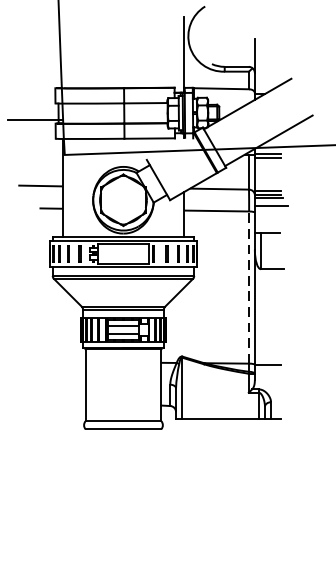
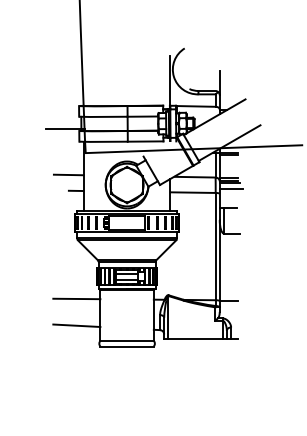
line: (248, 287) -> (215, 246), dashed -> solid
line: (51, 361) -> (76, 298), added
line: (51, 399) -> (76, 325), added

